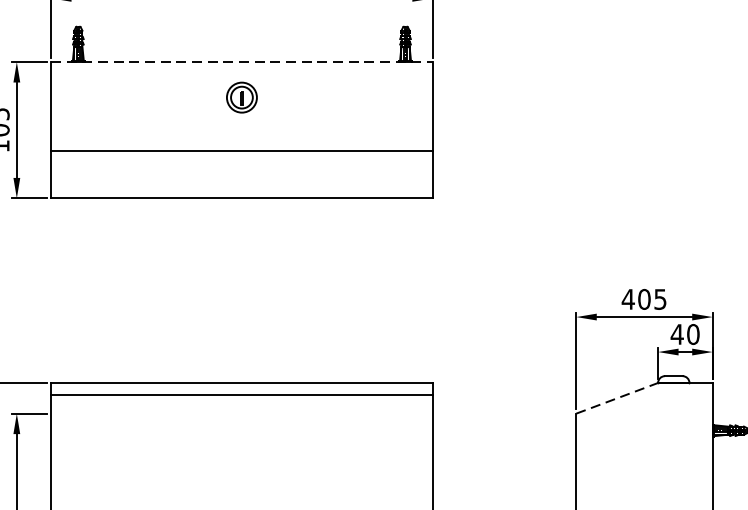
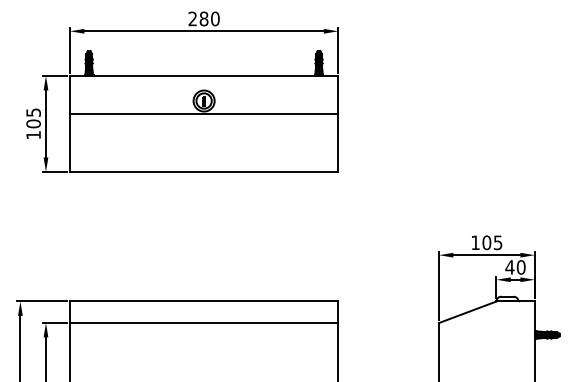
line: (242, 62) -> (204, 76), dashed -> solid
line: (242, 150) -> (204, 114), moved
text: (628, 299) -> (475, 242), 405 -> 105
line: (242, 395) -> (204, 323), moved
line: (616, 398) -> (467, 312), dashed -> solid

